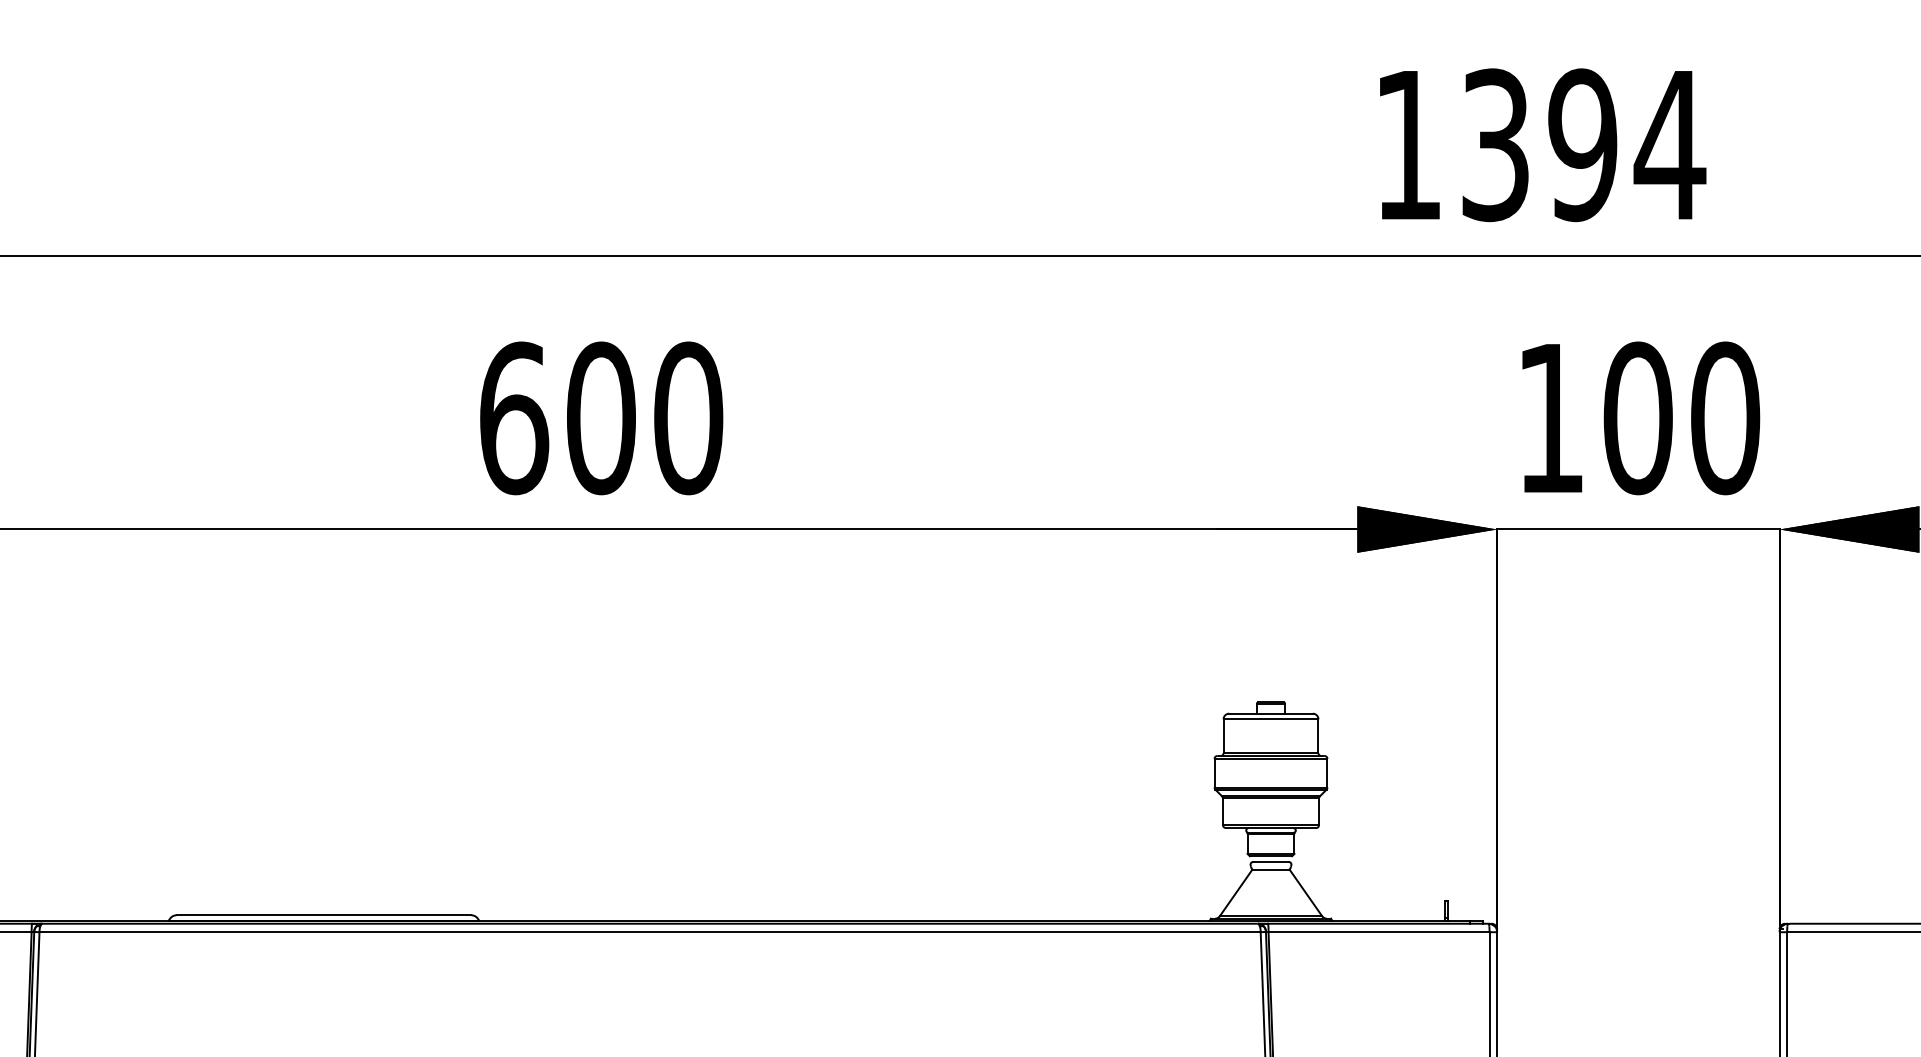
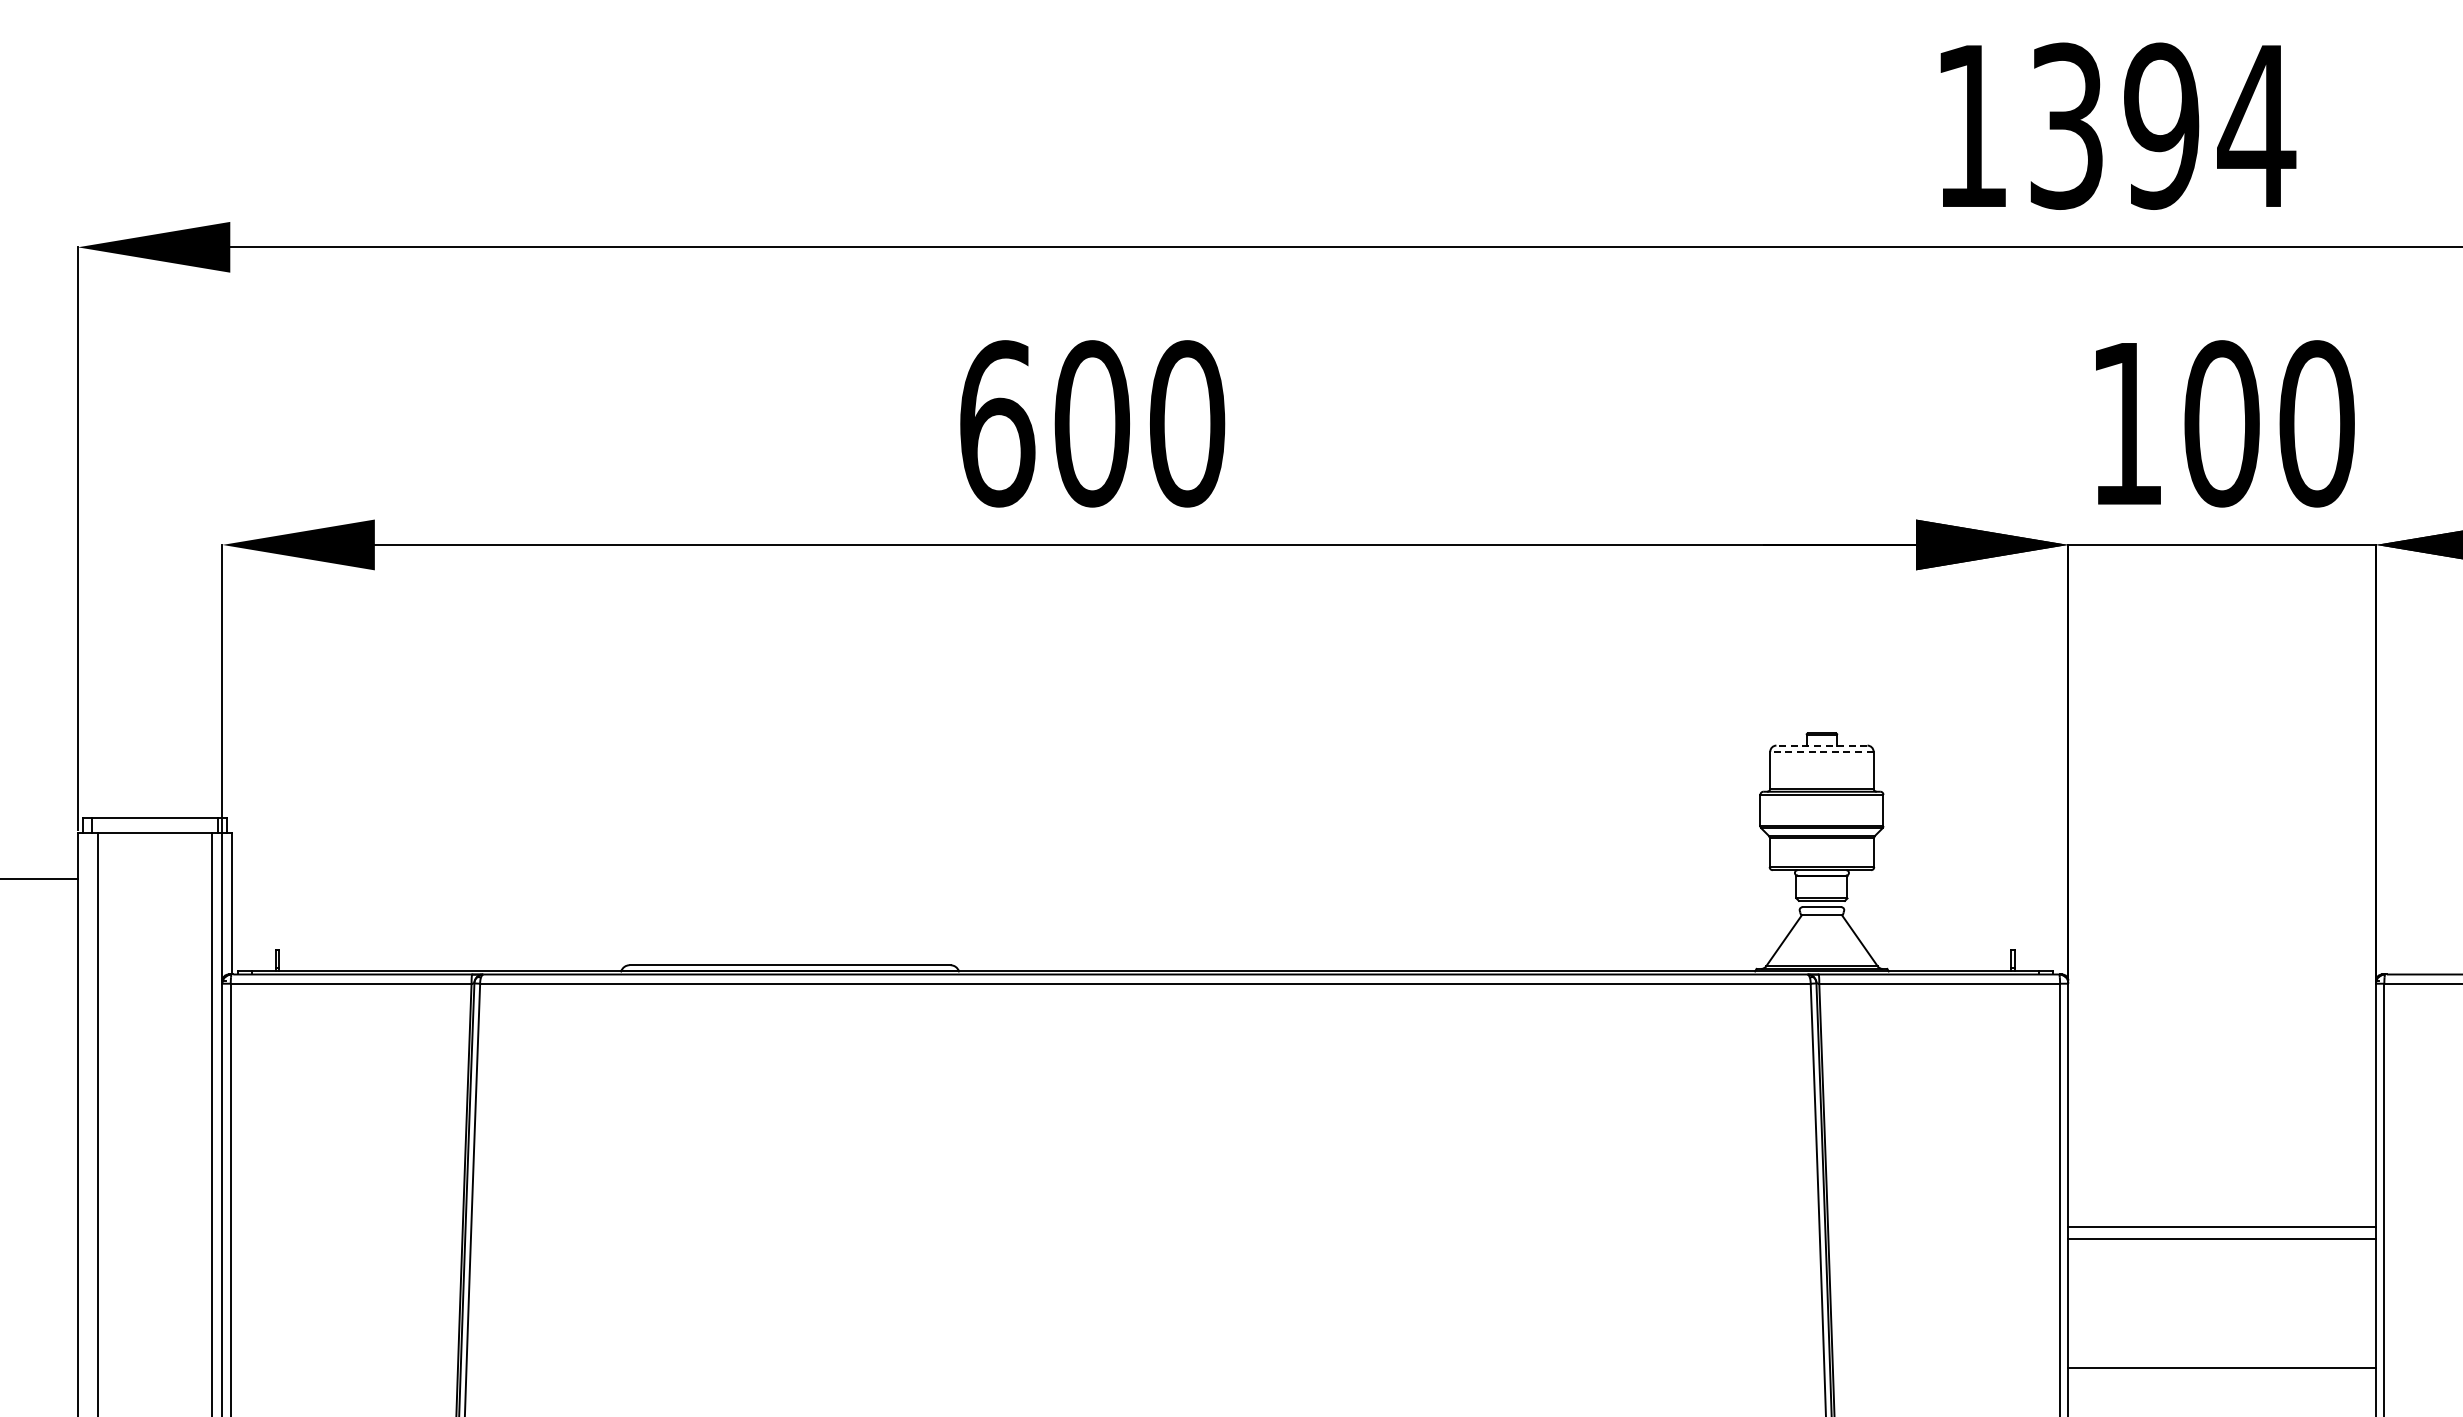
line: (1270, 713) -> (1821, 745), solid -> dashed
line: (1270, 719) -> (1821, 751), solid -> dashed

